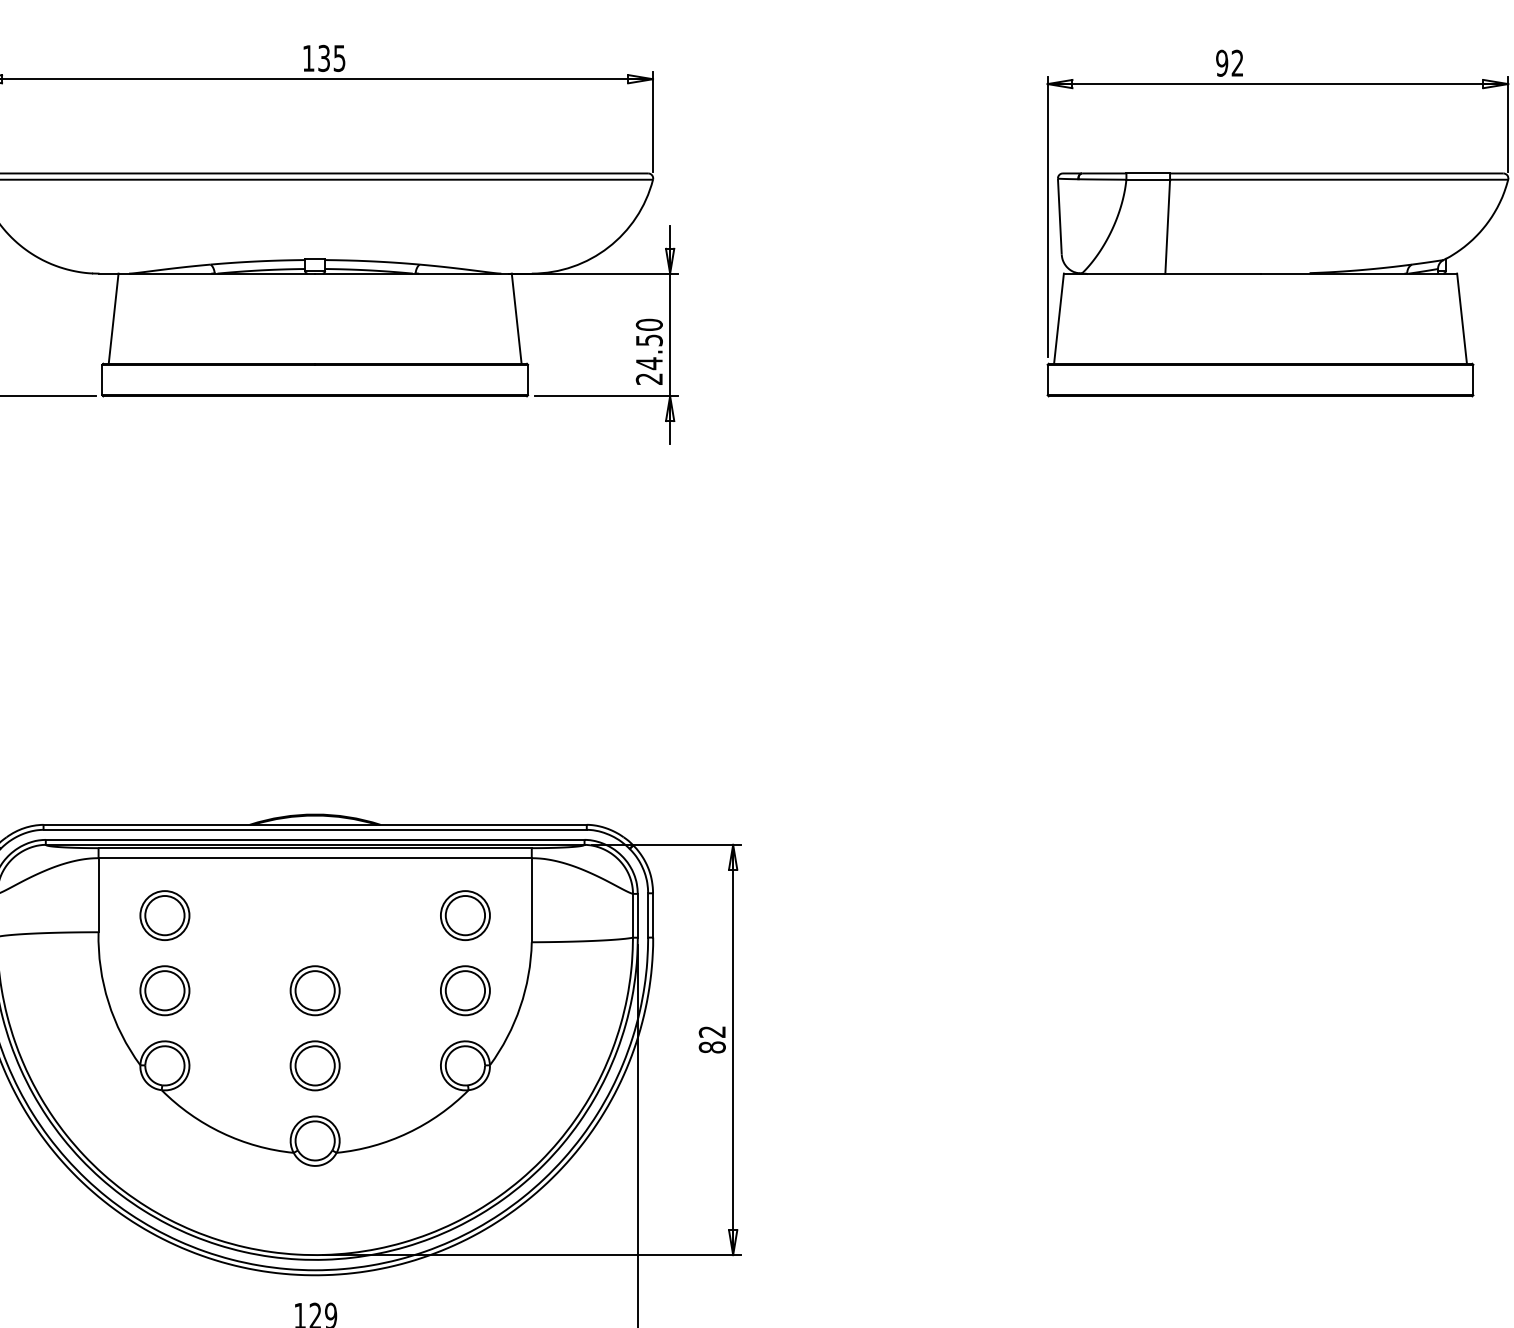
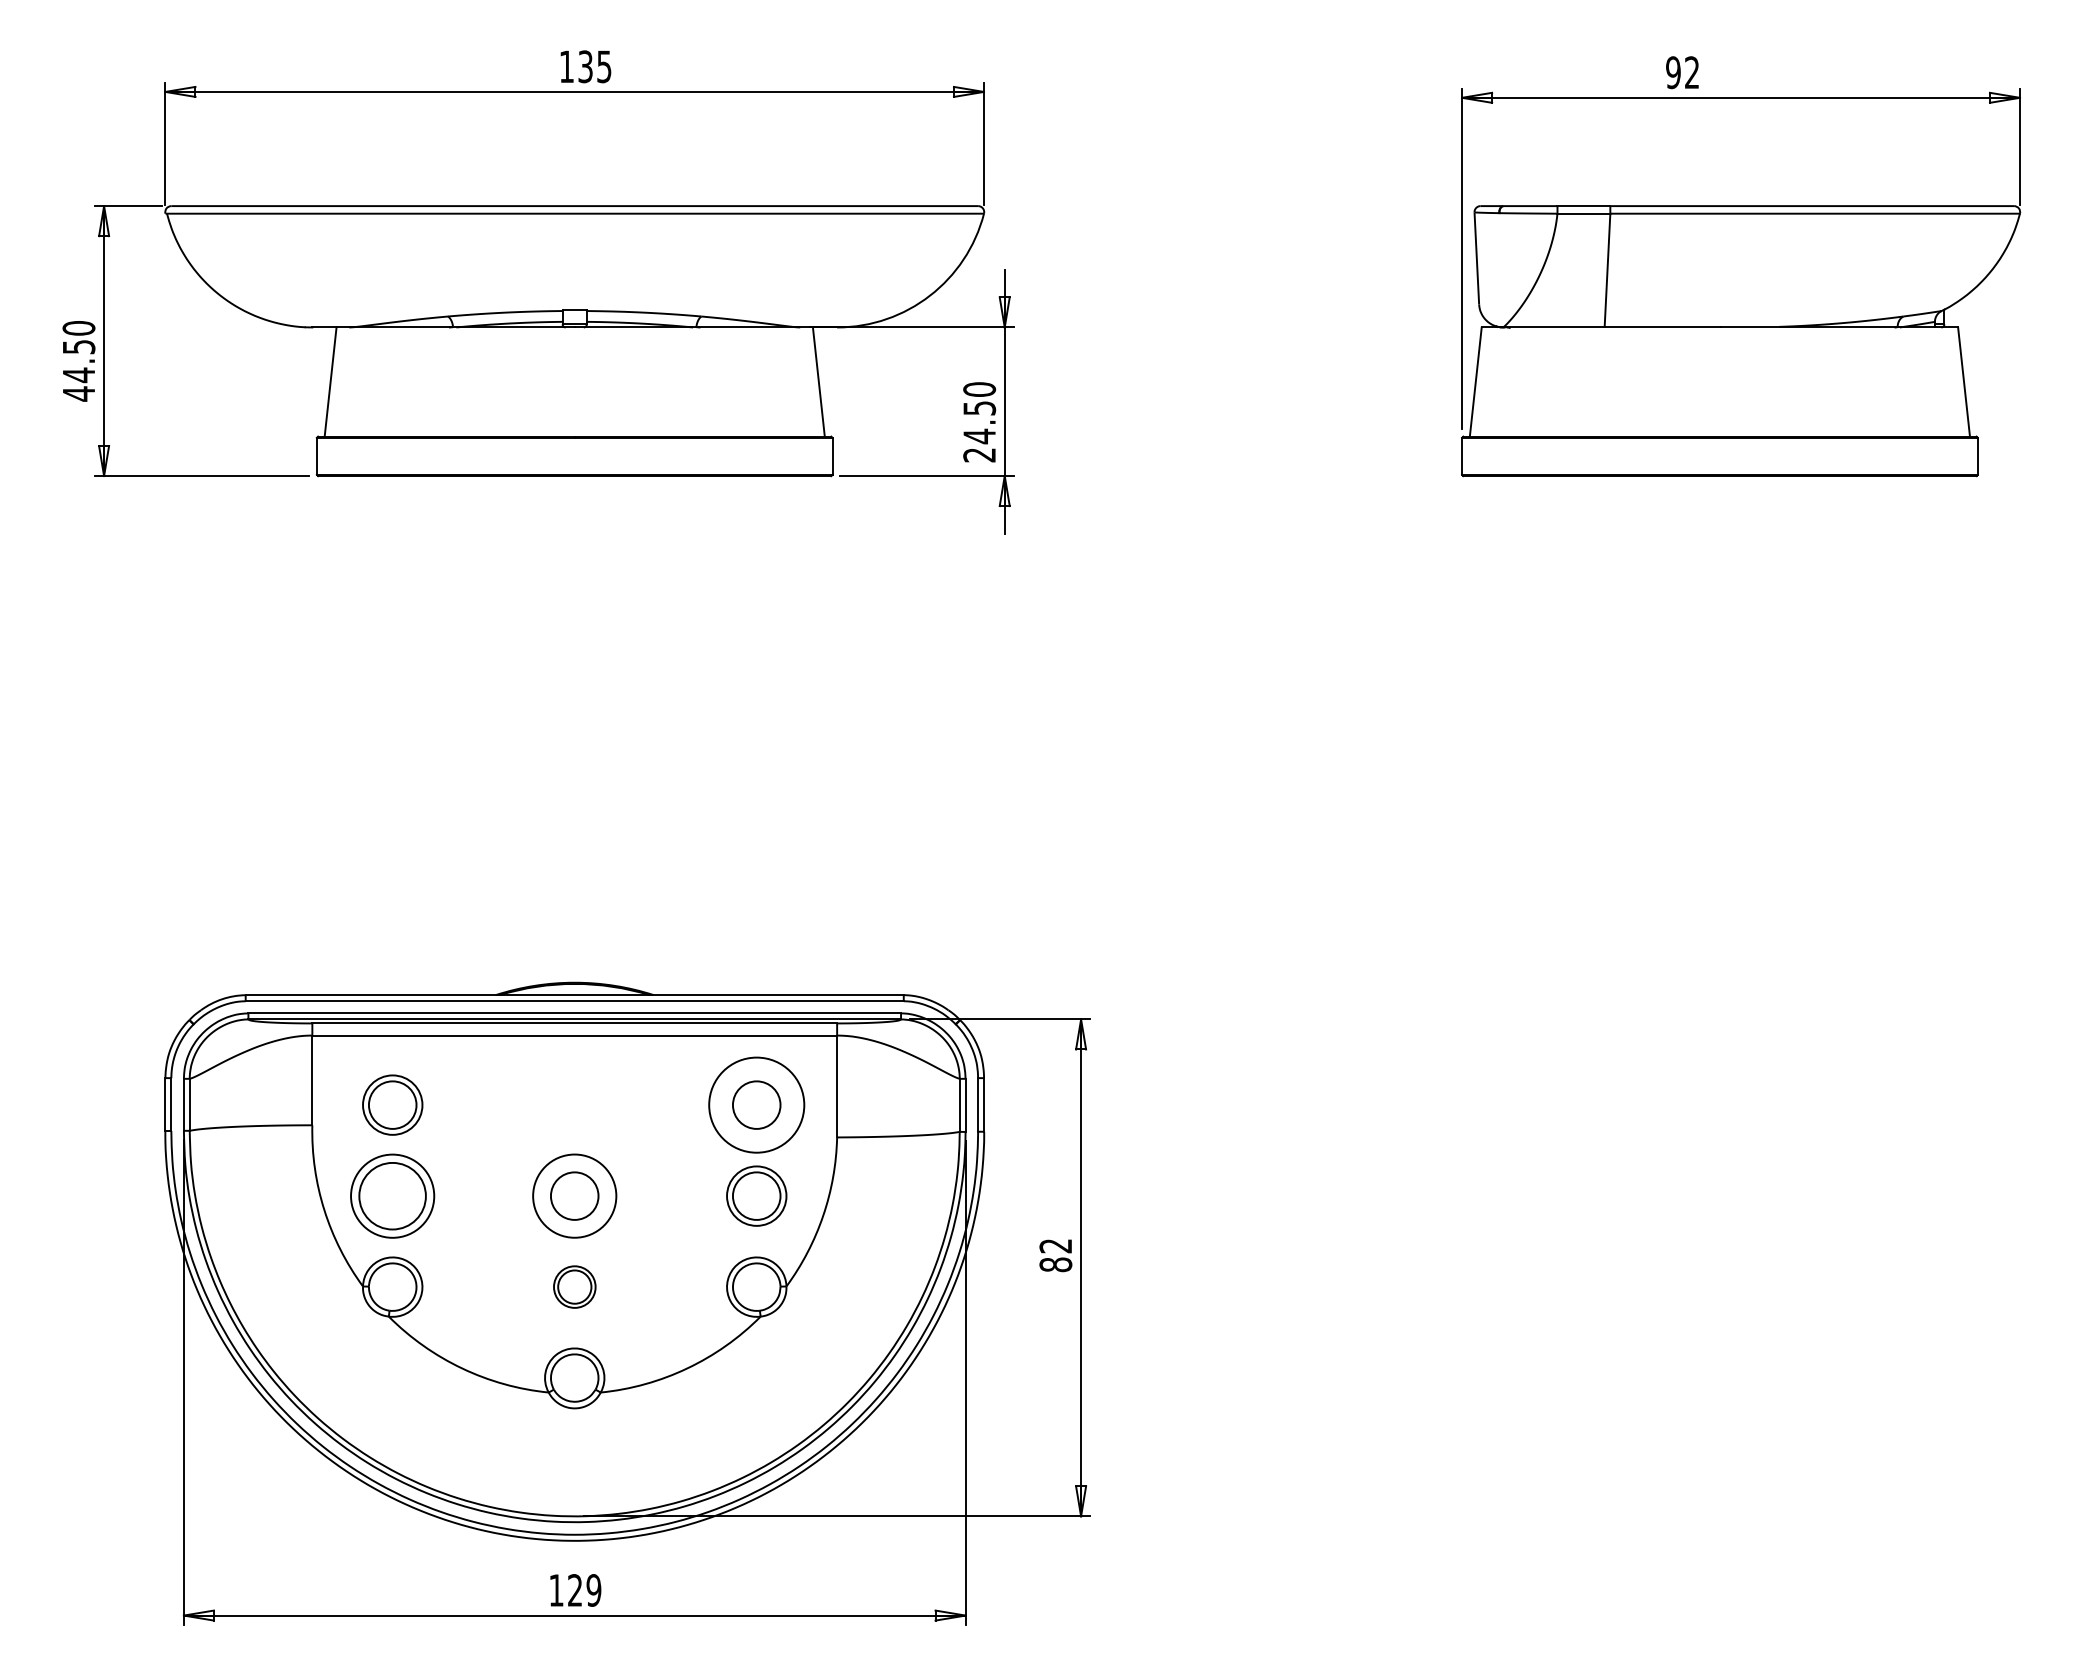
circle: (465, 915) -> (756, 1104), size x1.6
part: (164, 990) -> (392, 1195), size x1.4
circle: (314, 990) -> (574, 1195), size x1.4
part: (314, 1065) -> (574, 1286), size x0.7

